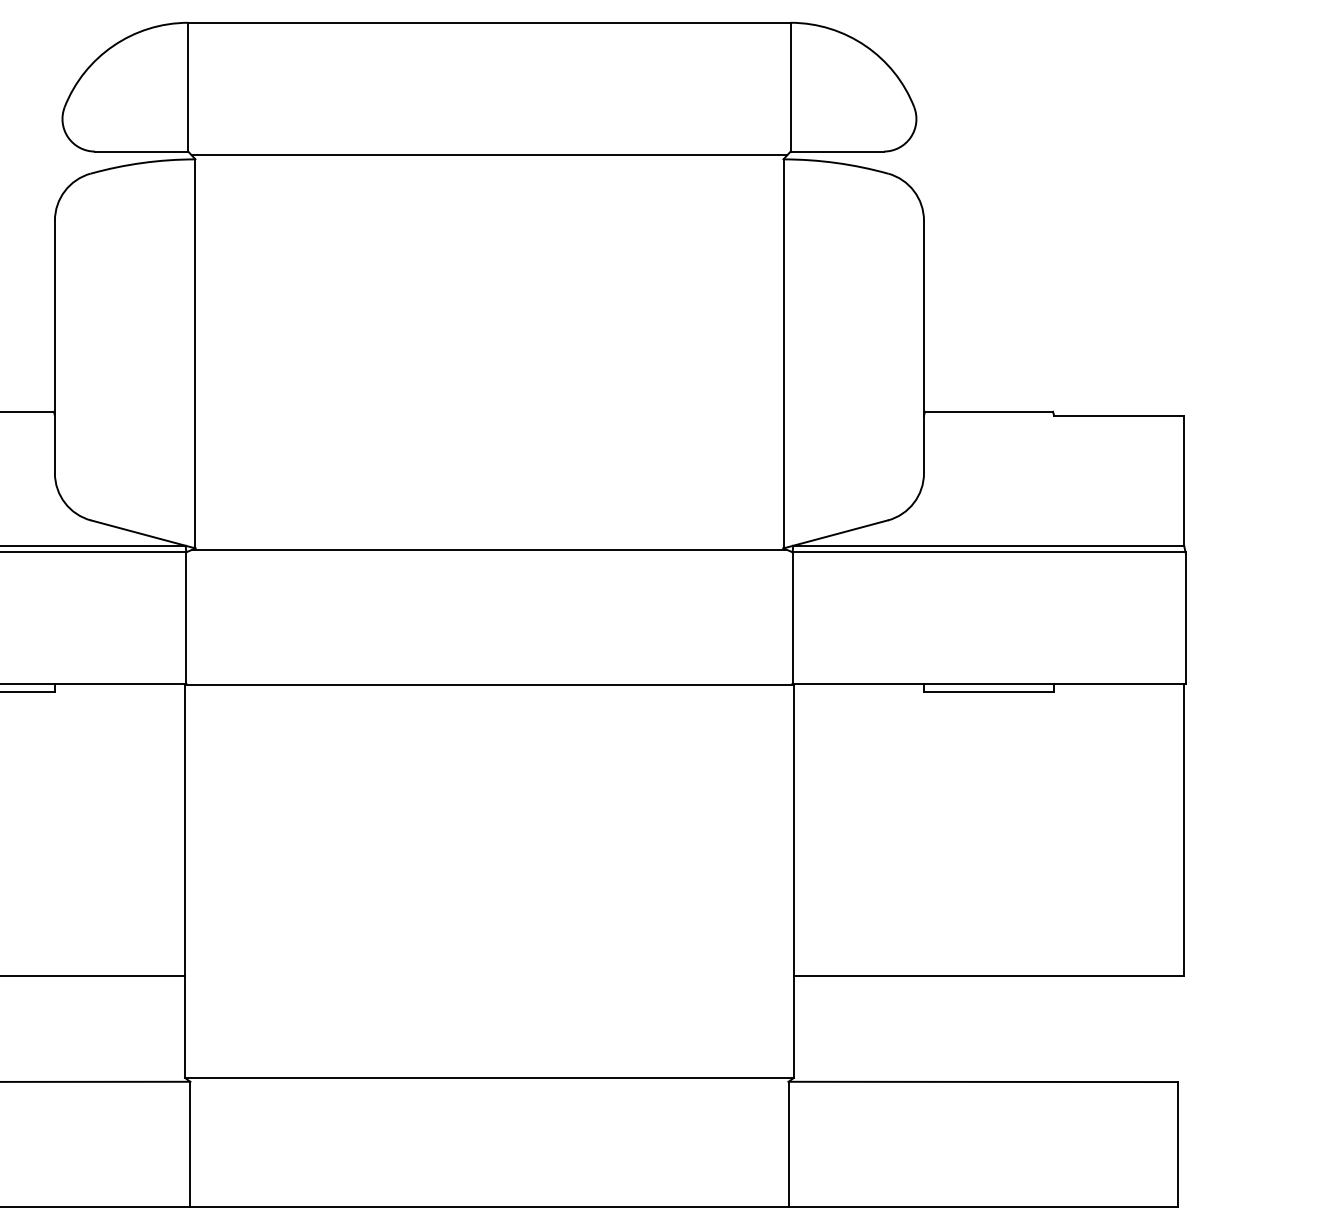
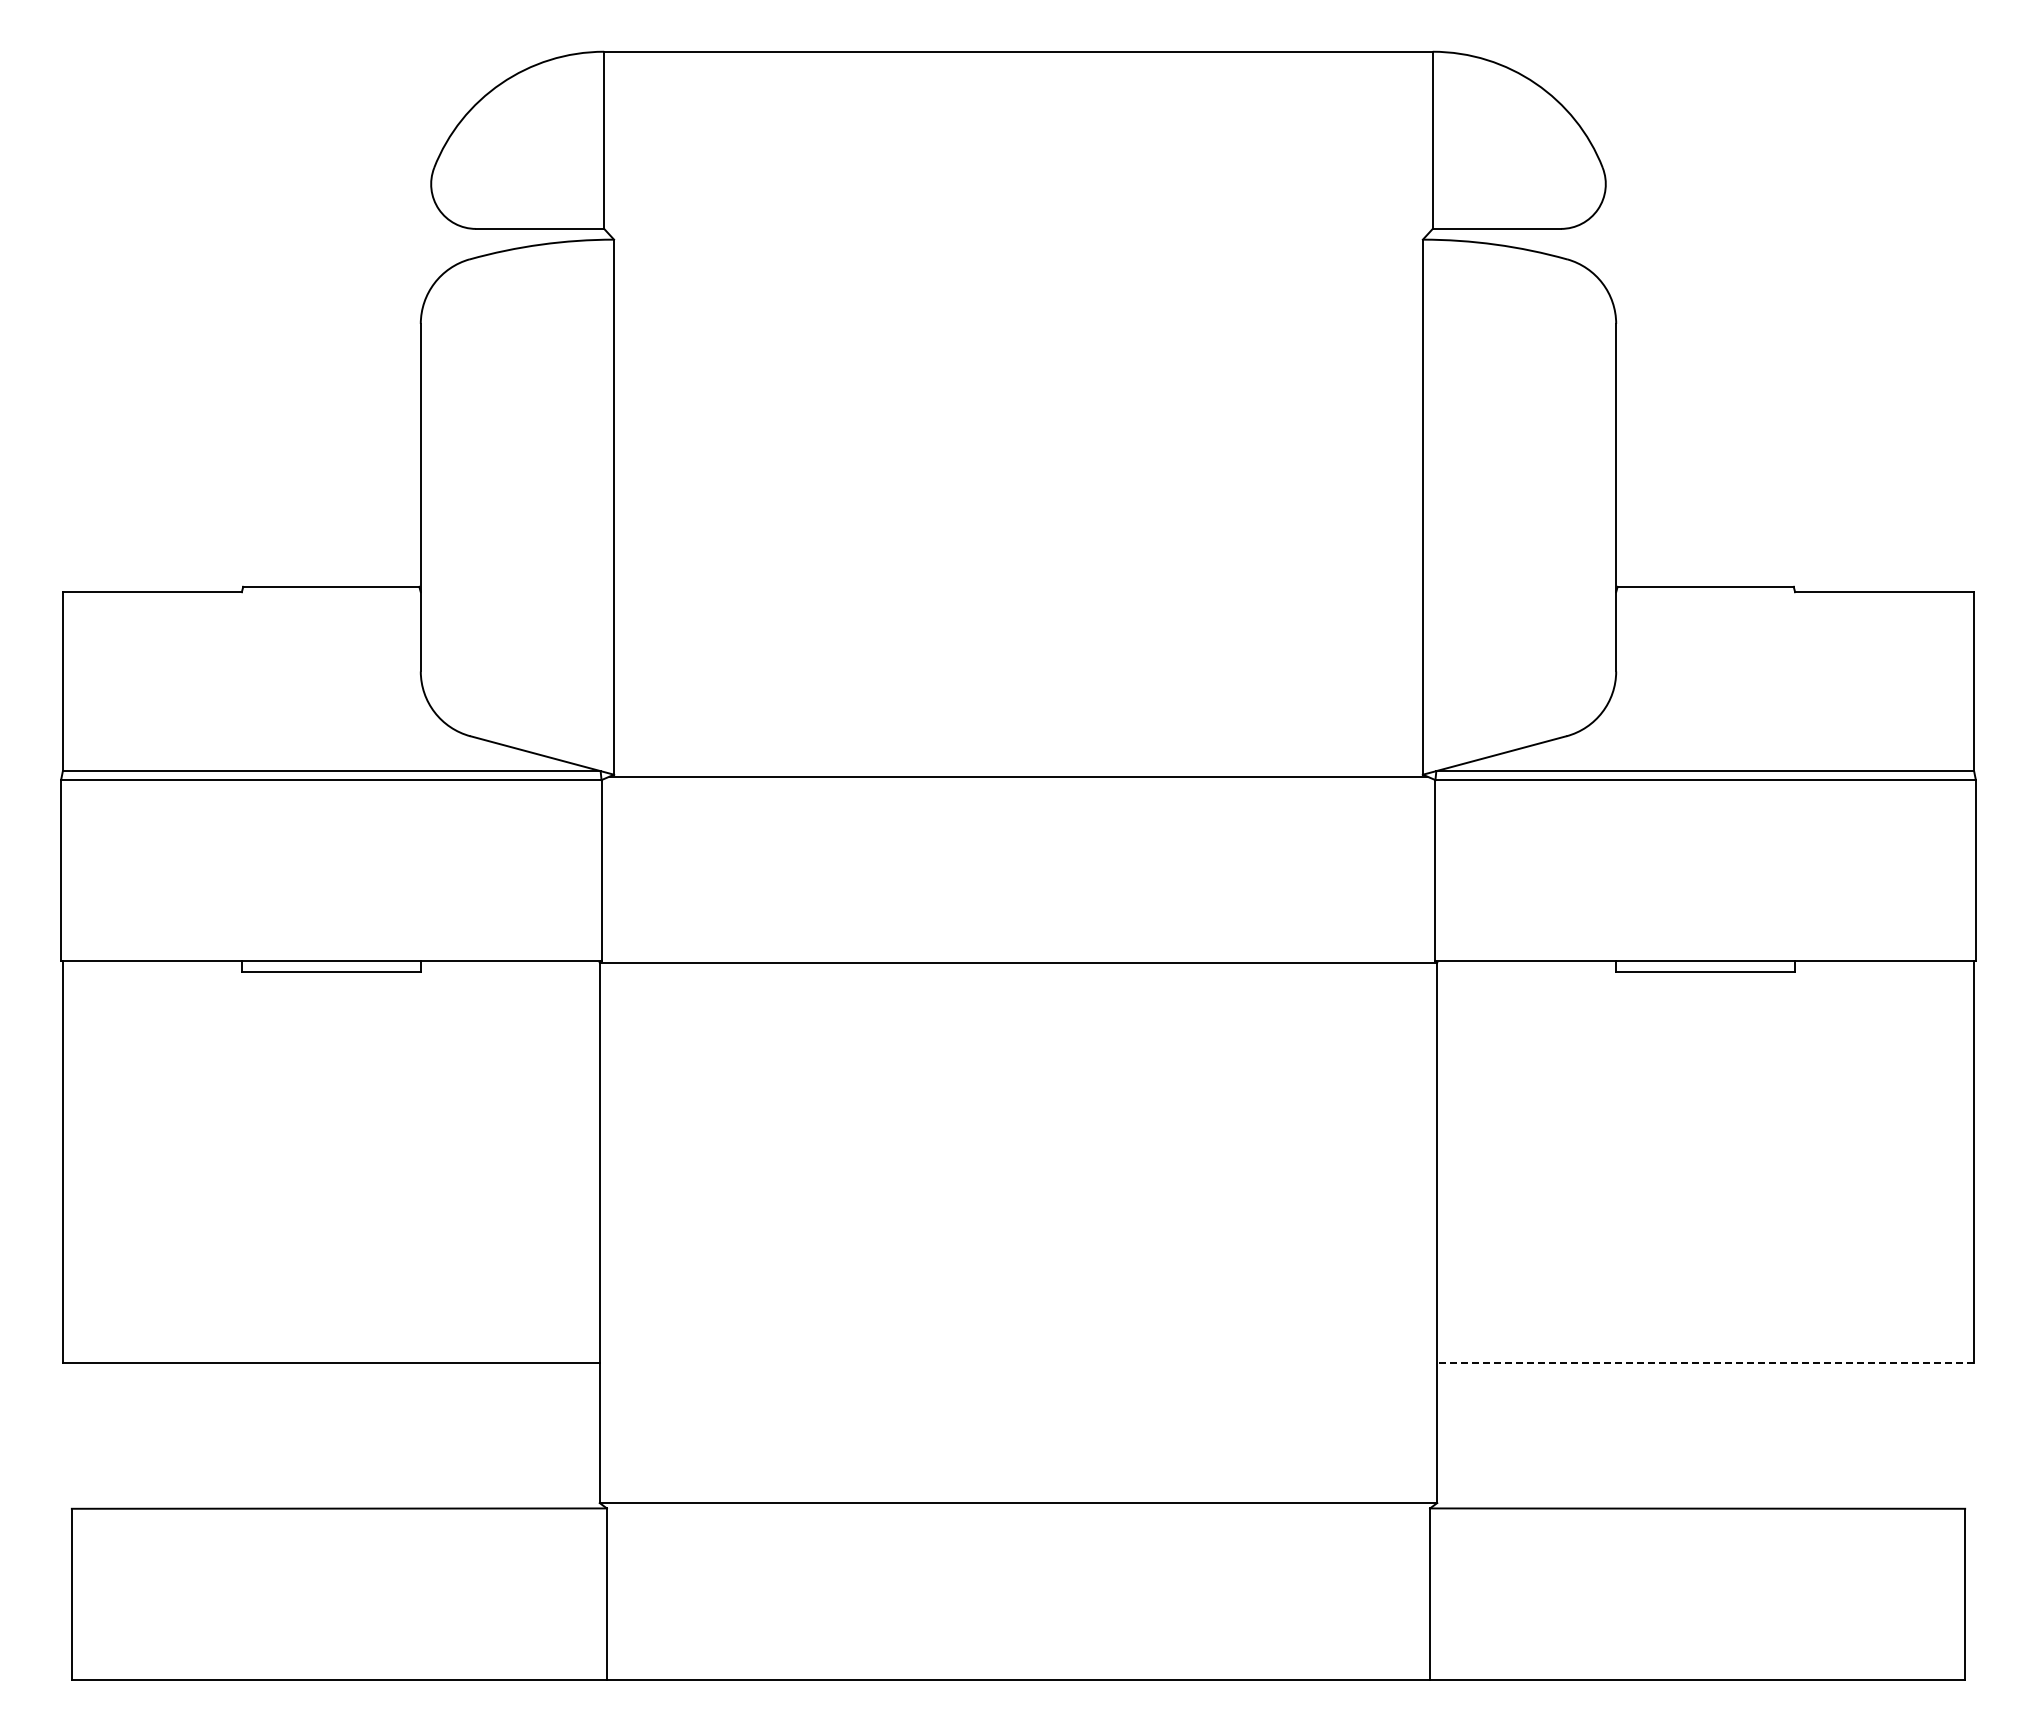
line: (489, 155) -> (1018, 234), removed
line: (988, 976) -> (1705, 1363), solid -> dashed

